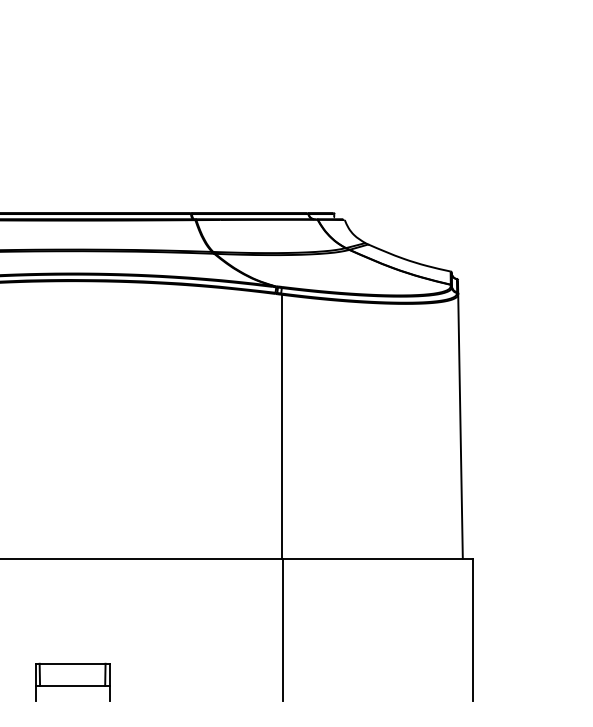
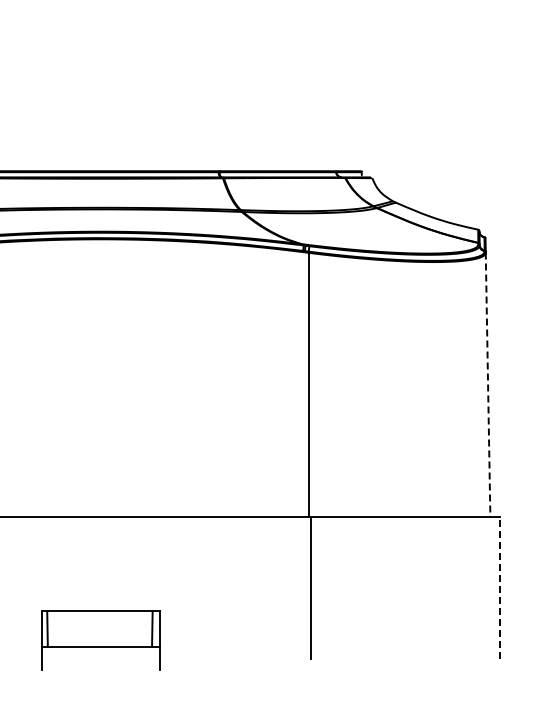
line: (460, 427) -> (488, 385), solid -> dashed
line: (472, 629) -> (500, 587), solid -> dashed
part: (72, 681) -> (100, 639), size x1.6

